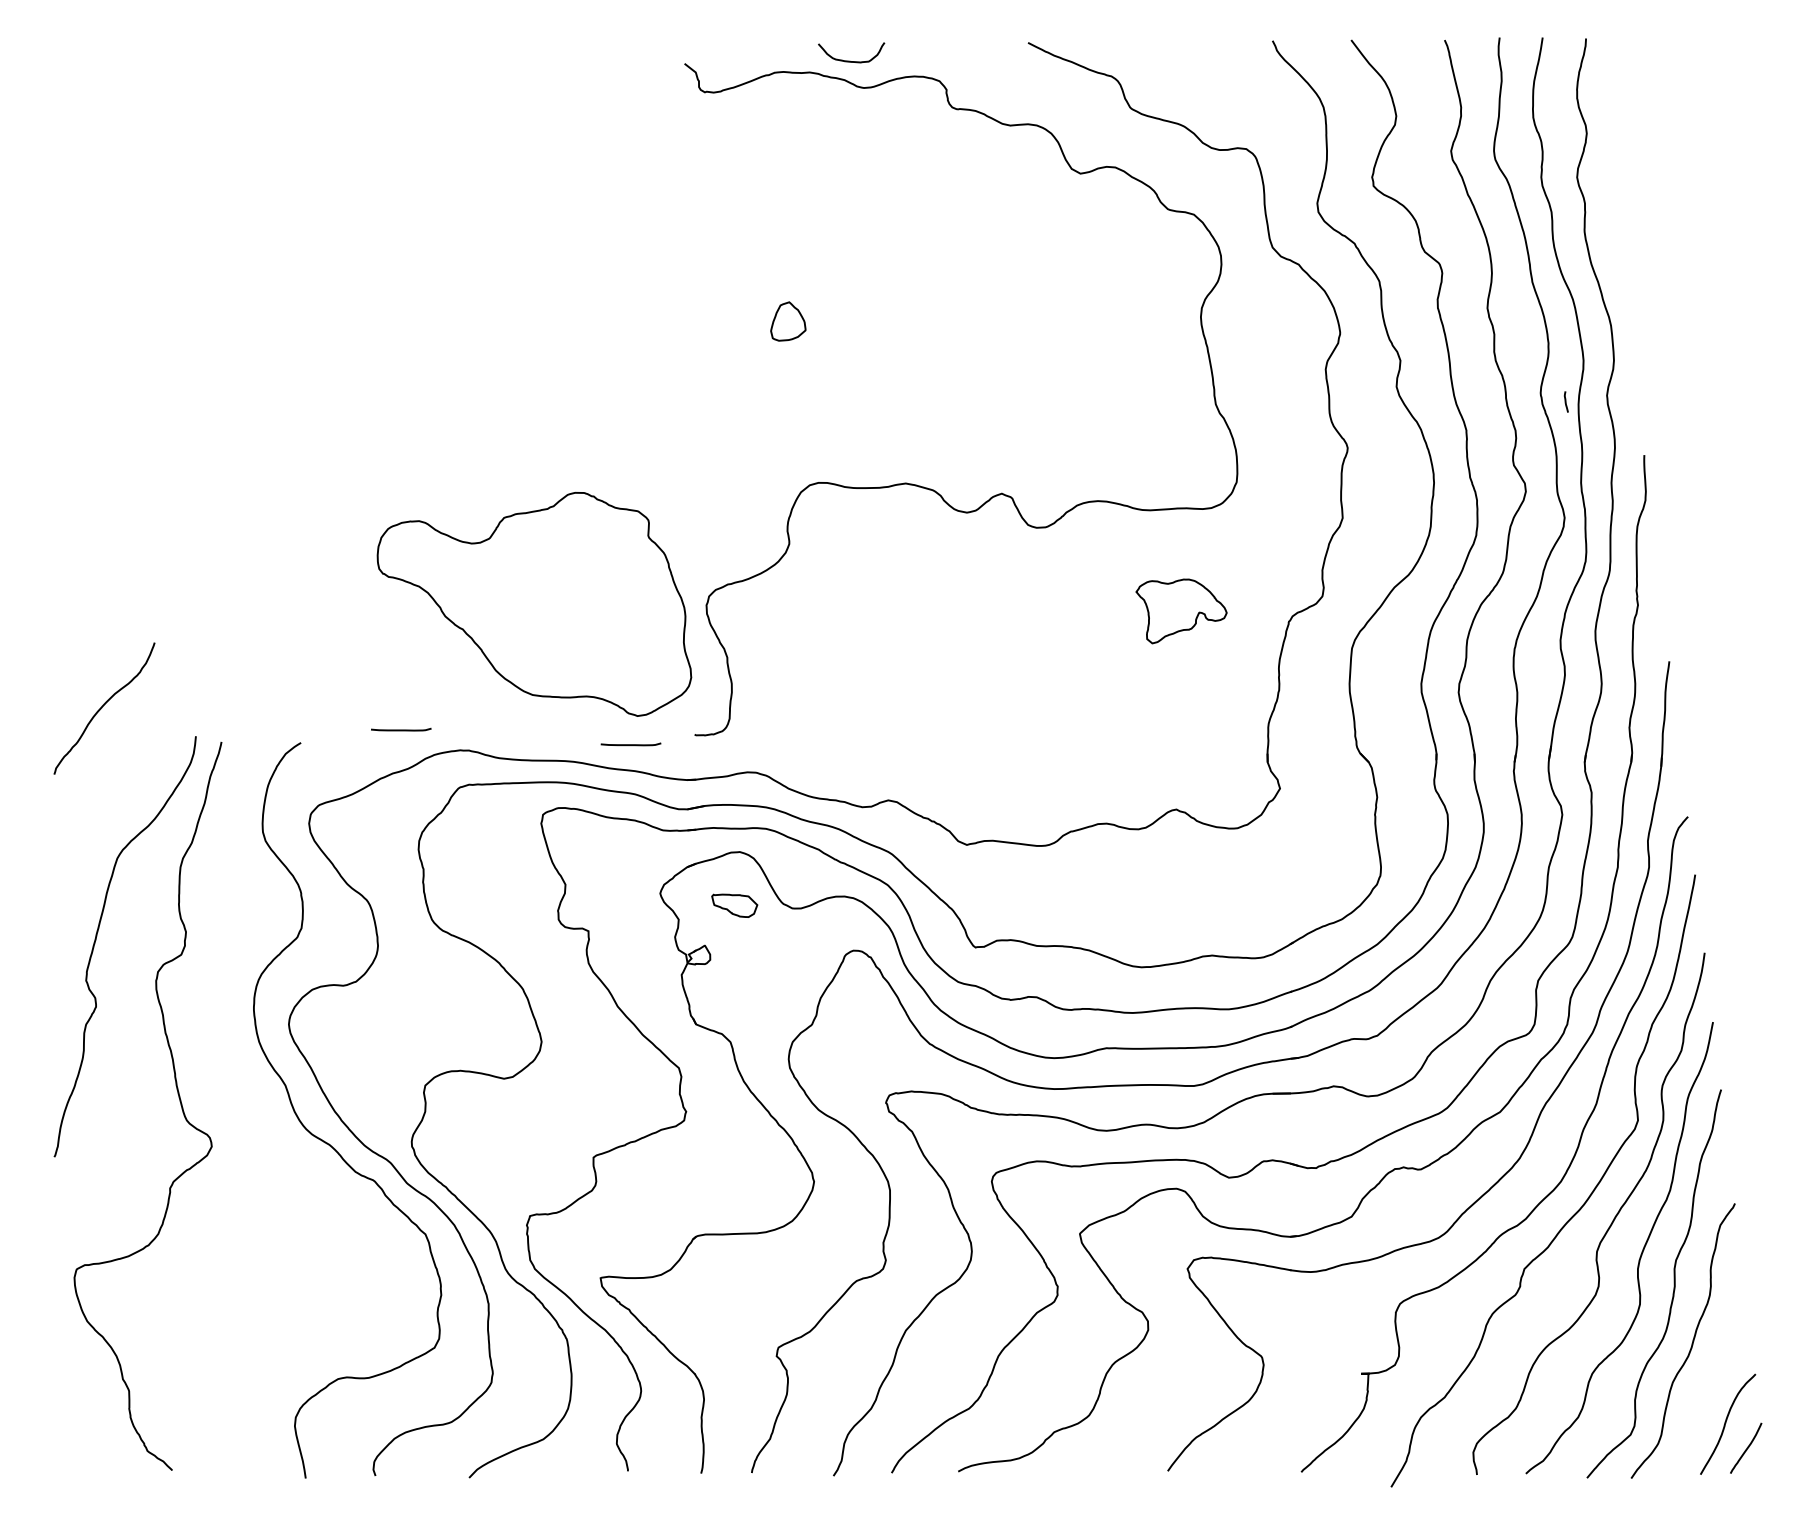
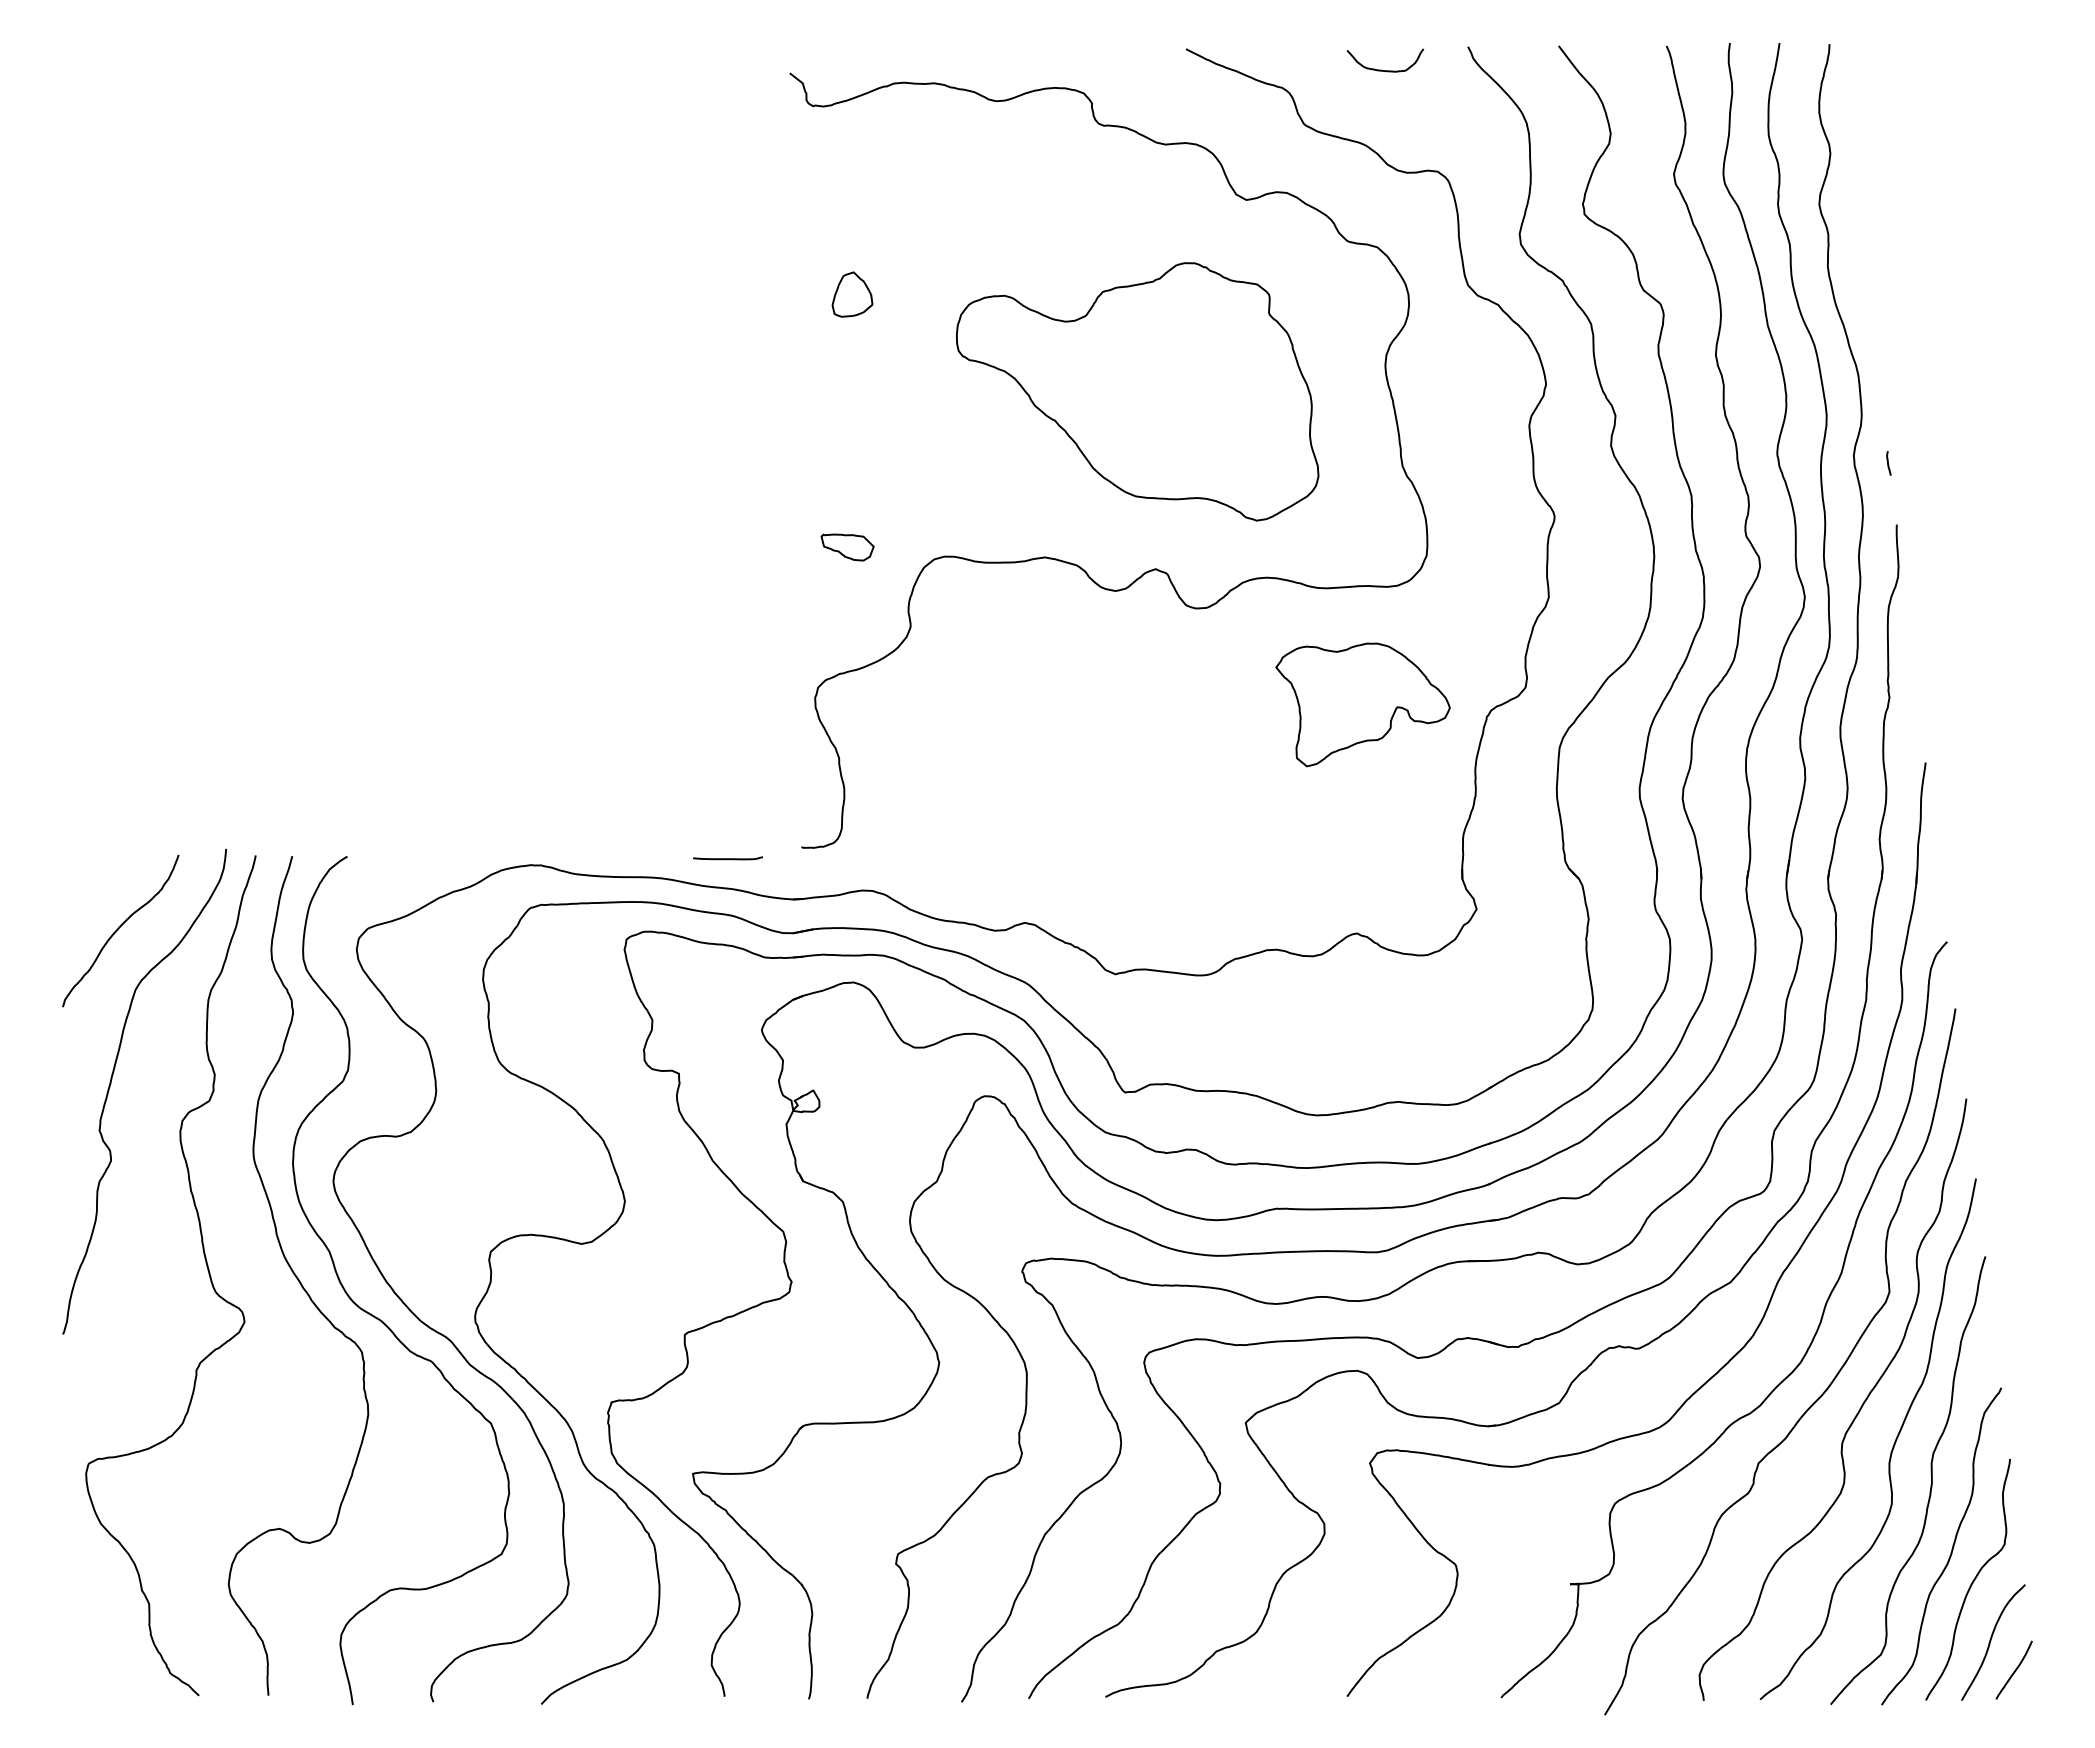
curve: (848, 60) -> (1381, 69), moved
part: (788, 321) -> (852, 294), moved
line: (1566, 402) -> (1888, 463), moved
part: (534, 604) -> (1137, 391), moved
part: (1181, 611) -> (1362, 704), size x1.67
curve: (102, 708) -> (118, 930), moved
curve: (400, 729) -> (462, 841), removed
part: (734, 905) -> (847, 547), moved
curve: (257, 1106) -> (297, 1276), added
curve: (1709, 1372) -> (1971, 1582), added

